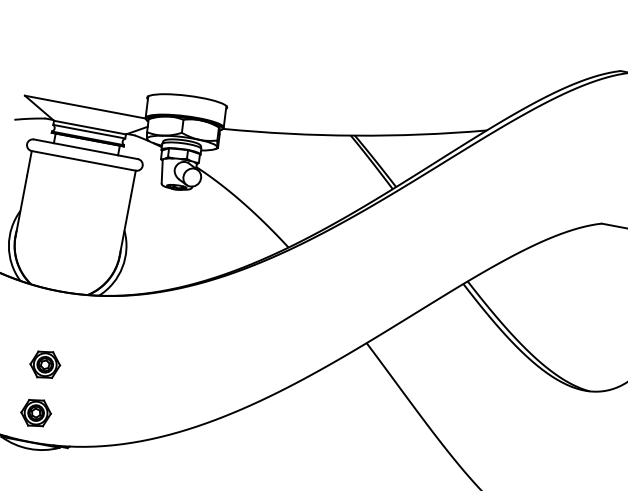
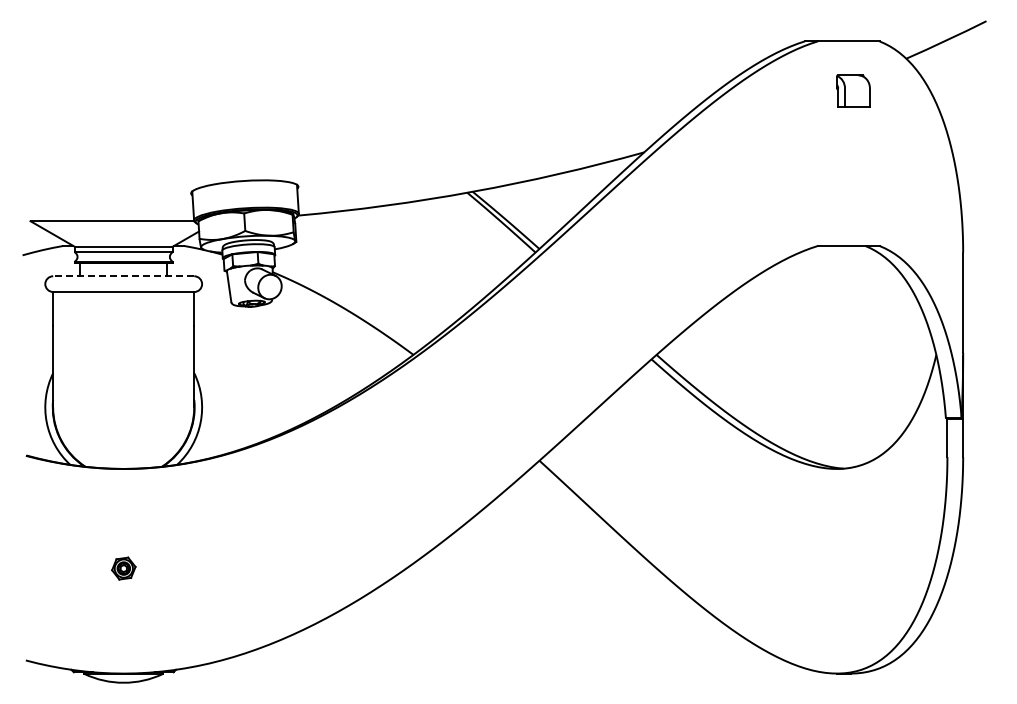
line: (85, 149) -> (123, 276), solid -> dashed
part: (45, 364) -> (123, 568), size x0.6
part: (36, 412) -> (123, 633), removed

